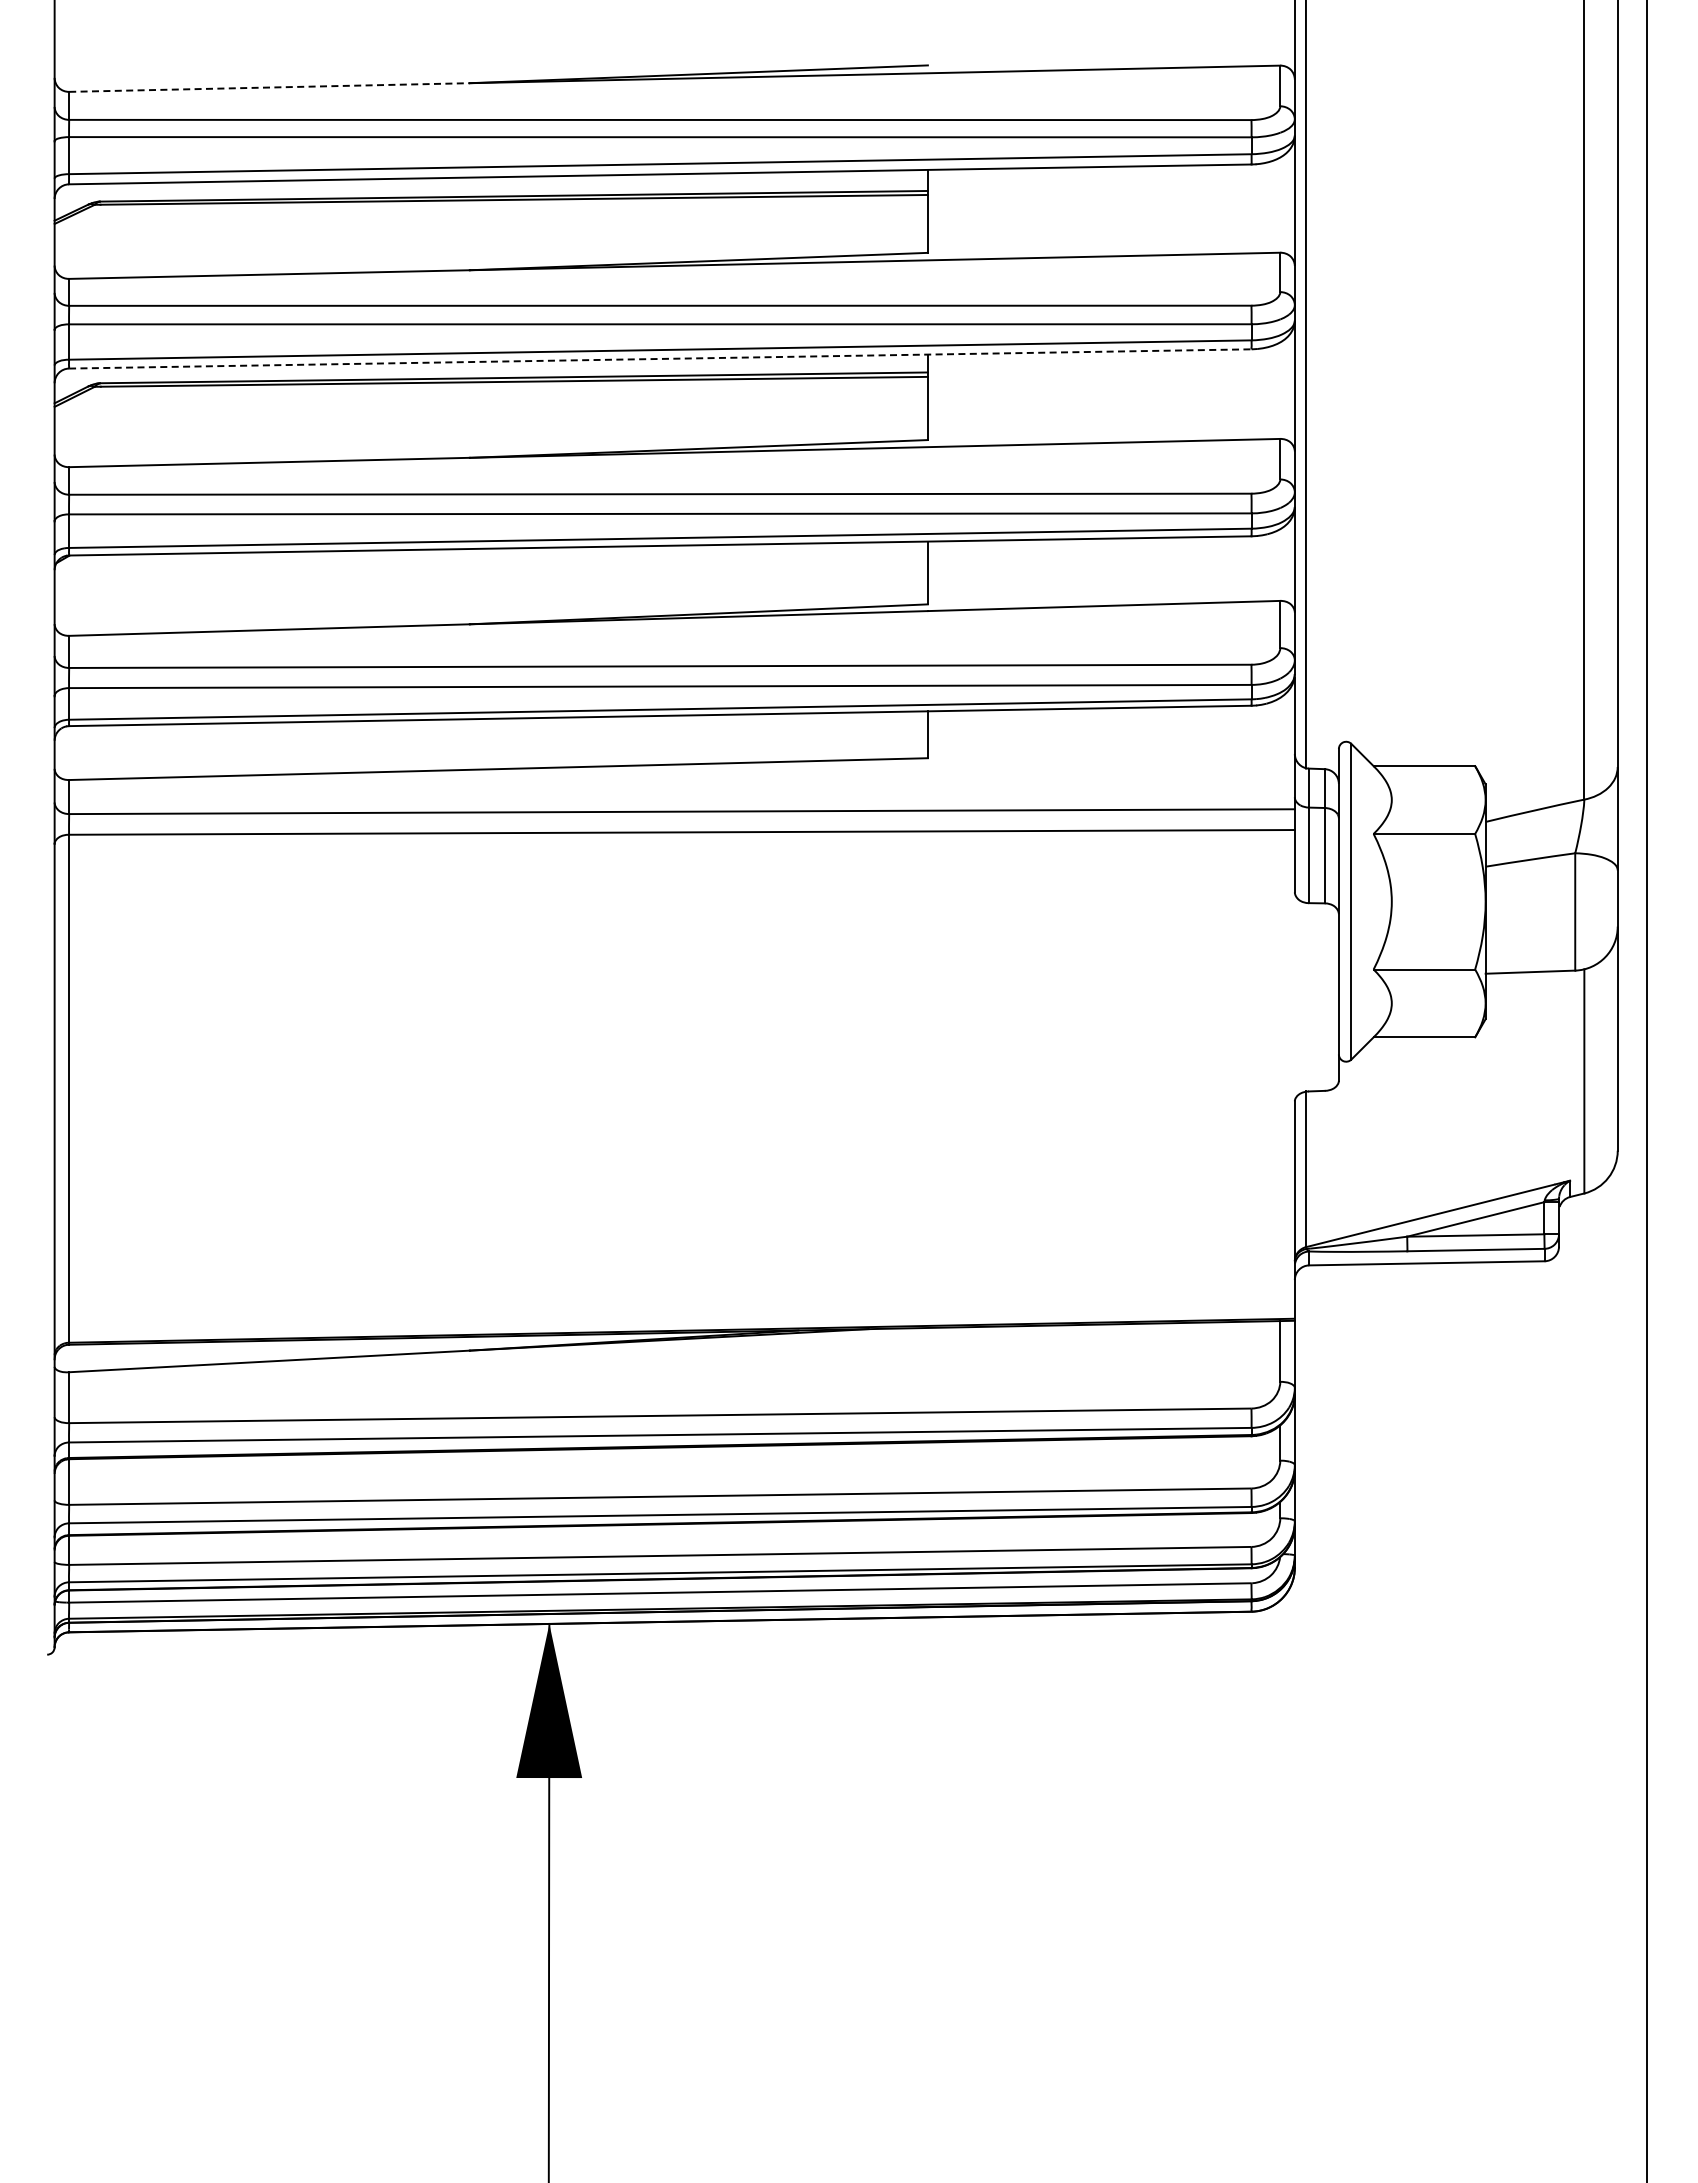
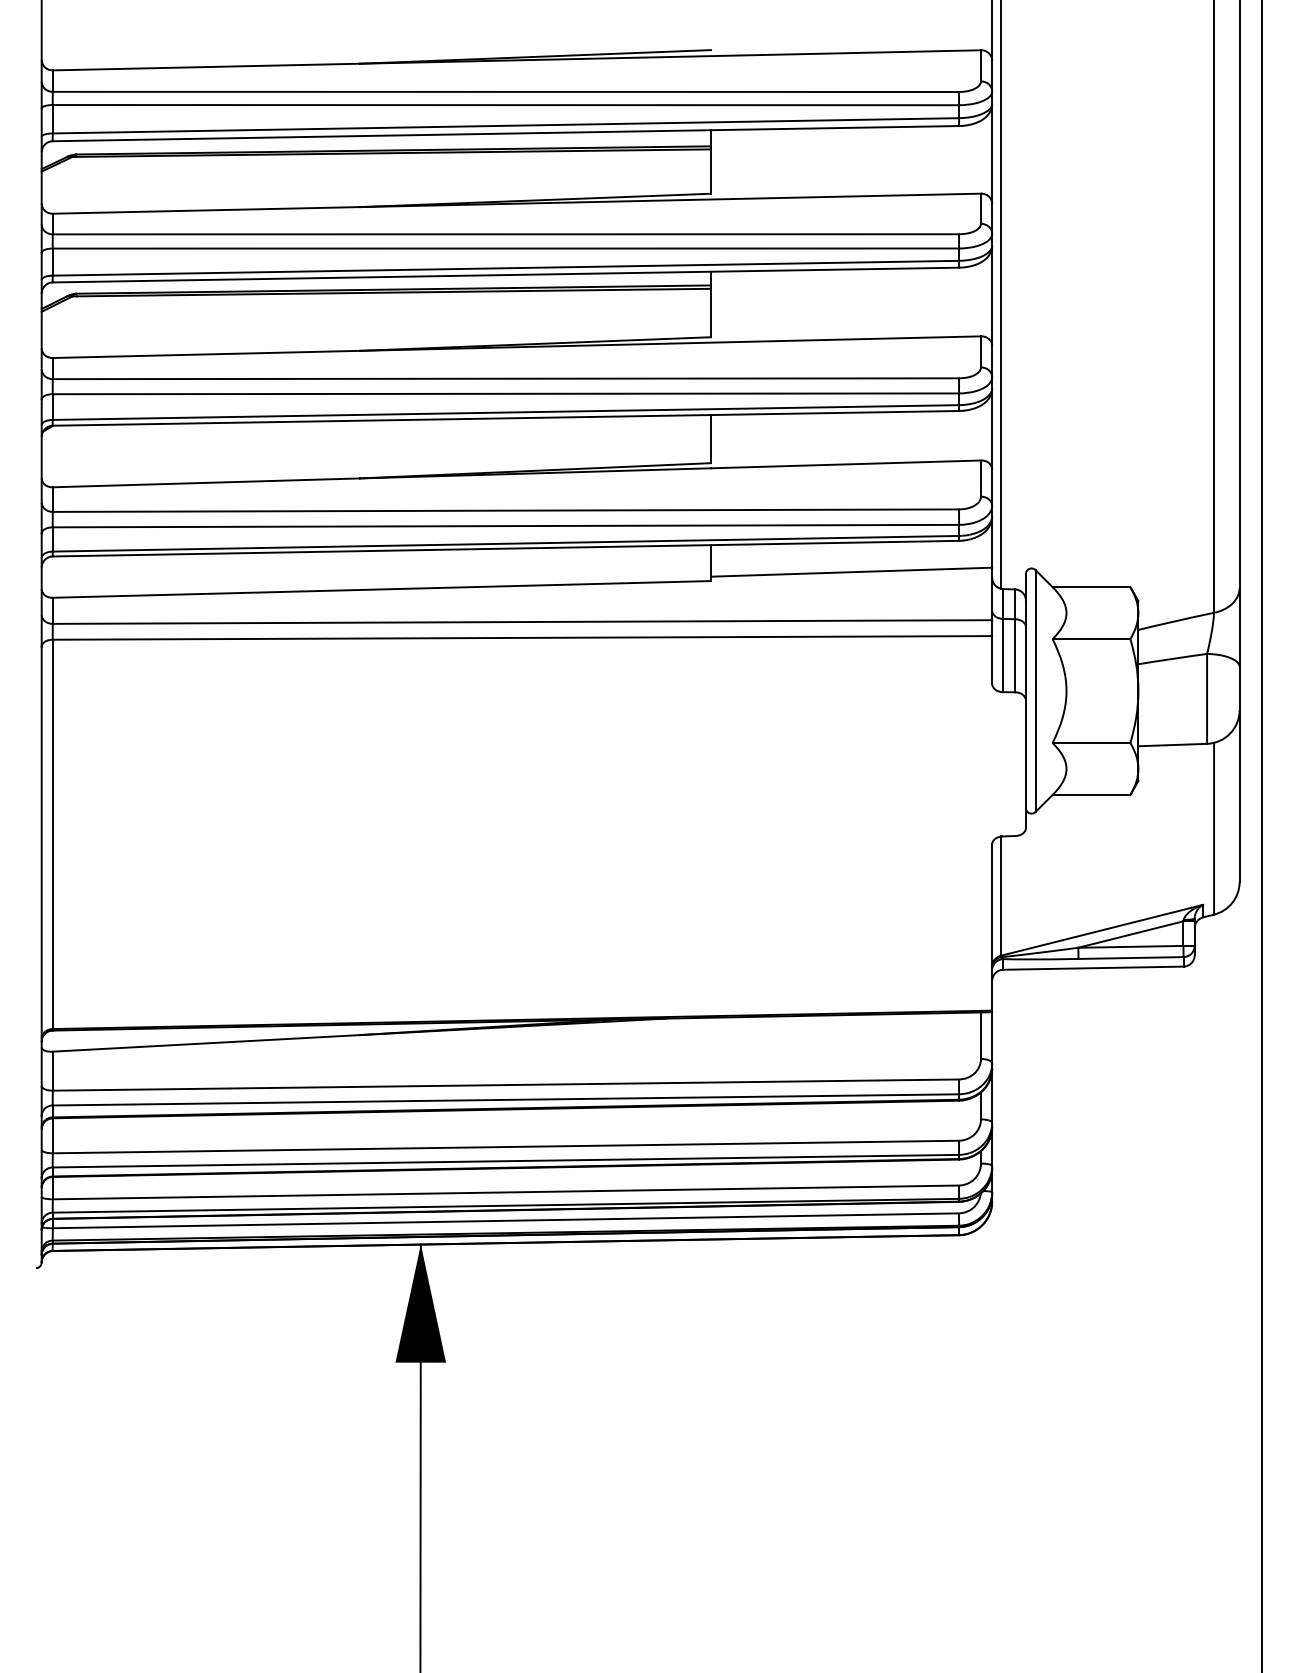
line: (270, 87) -> (207, 67), dashed -> solid
line: (660, 358) -> (506, 274), dashed -> solid
line: (1110, 746) -> (850, 572), added

